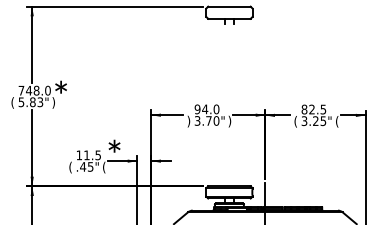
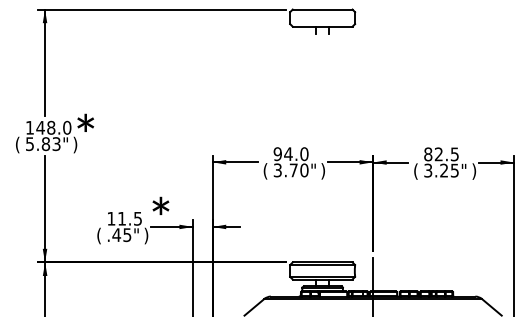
text: (21, 90) -> (29, 127), 748.0 -> 148.0
text: (188, 121) -> (265, 171), ) -> (
text: (337, 121) -> (474, 171), ( -> )
text: (104, 167) -> (146, 235), ( -> )

